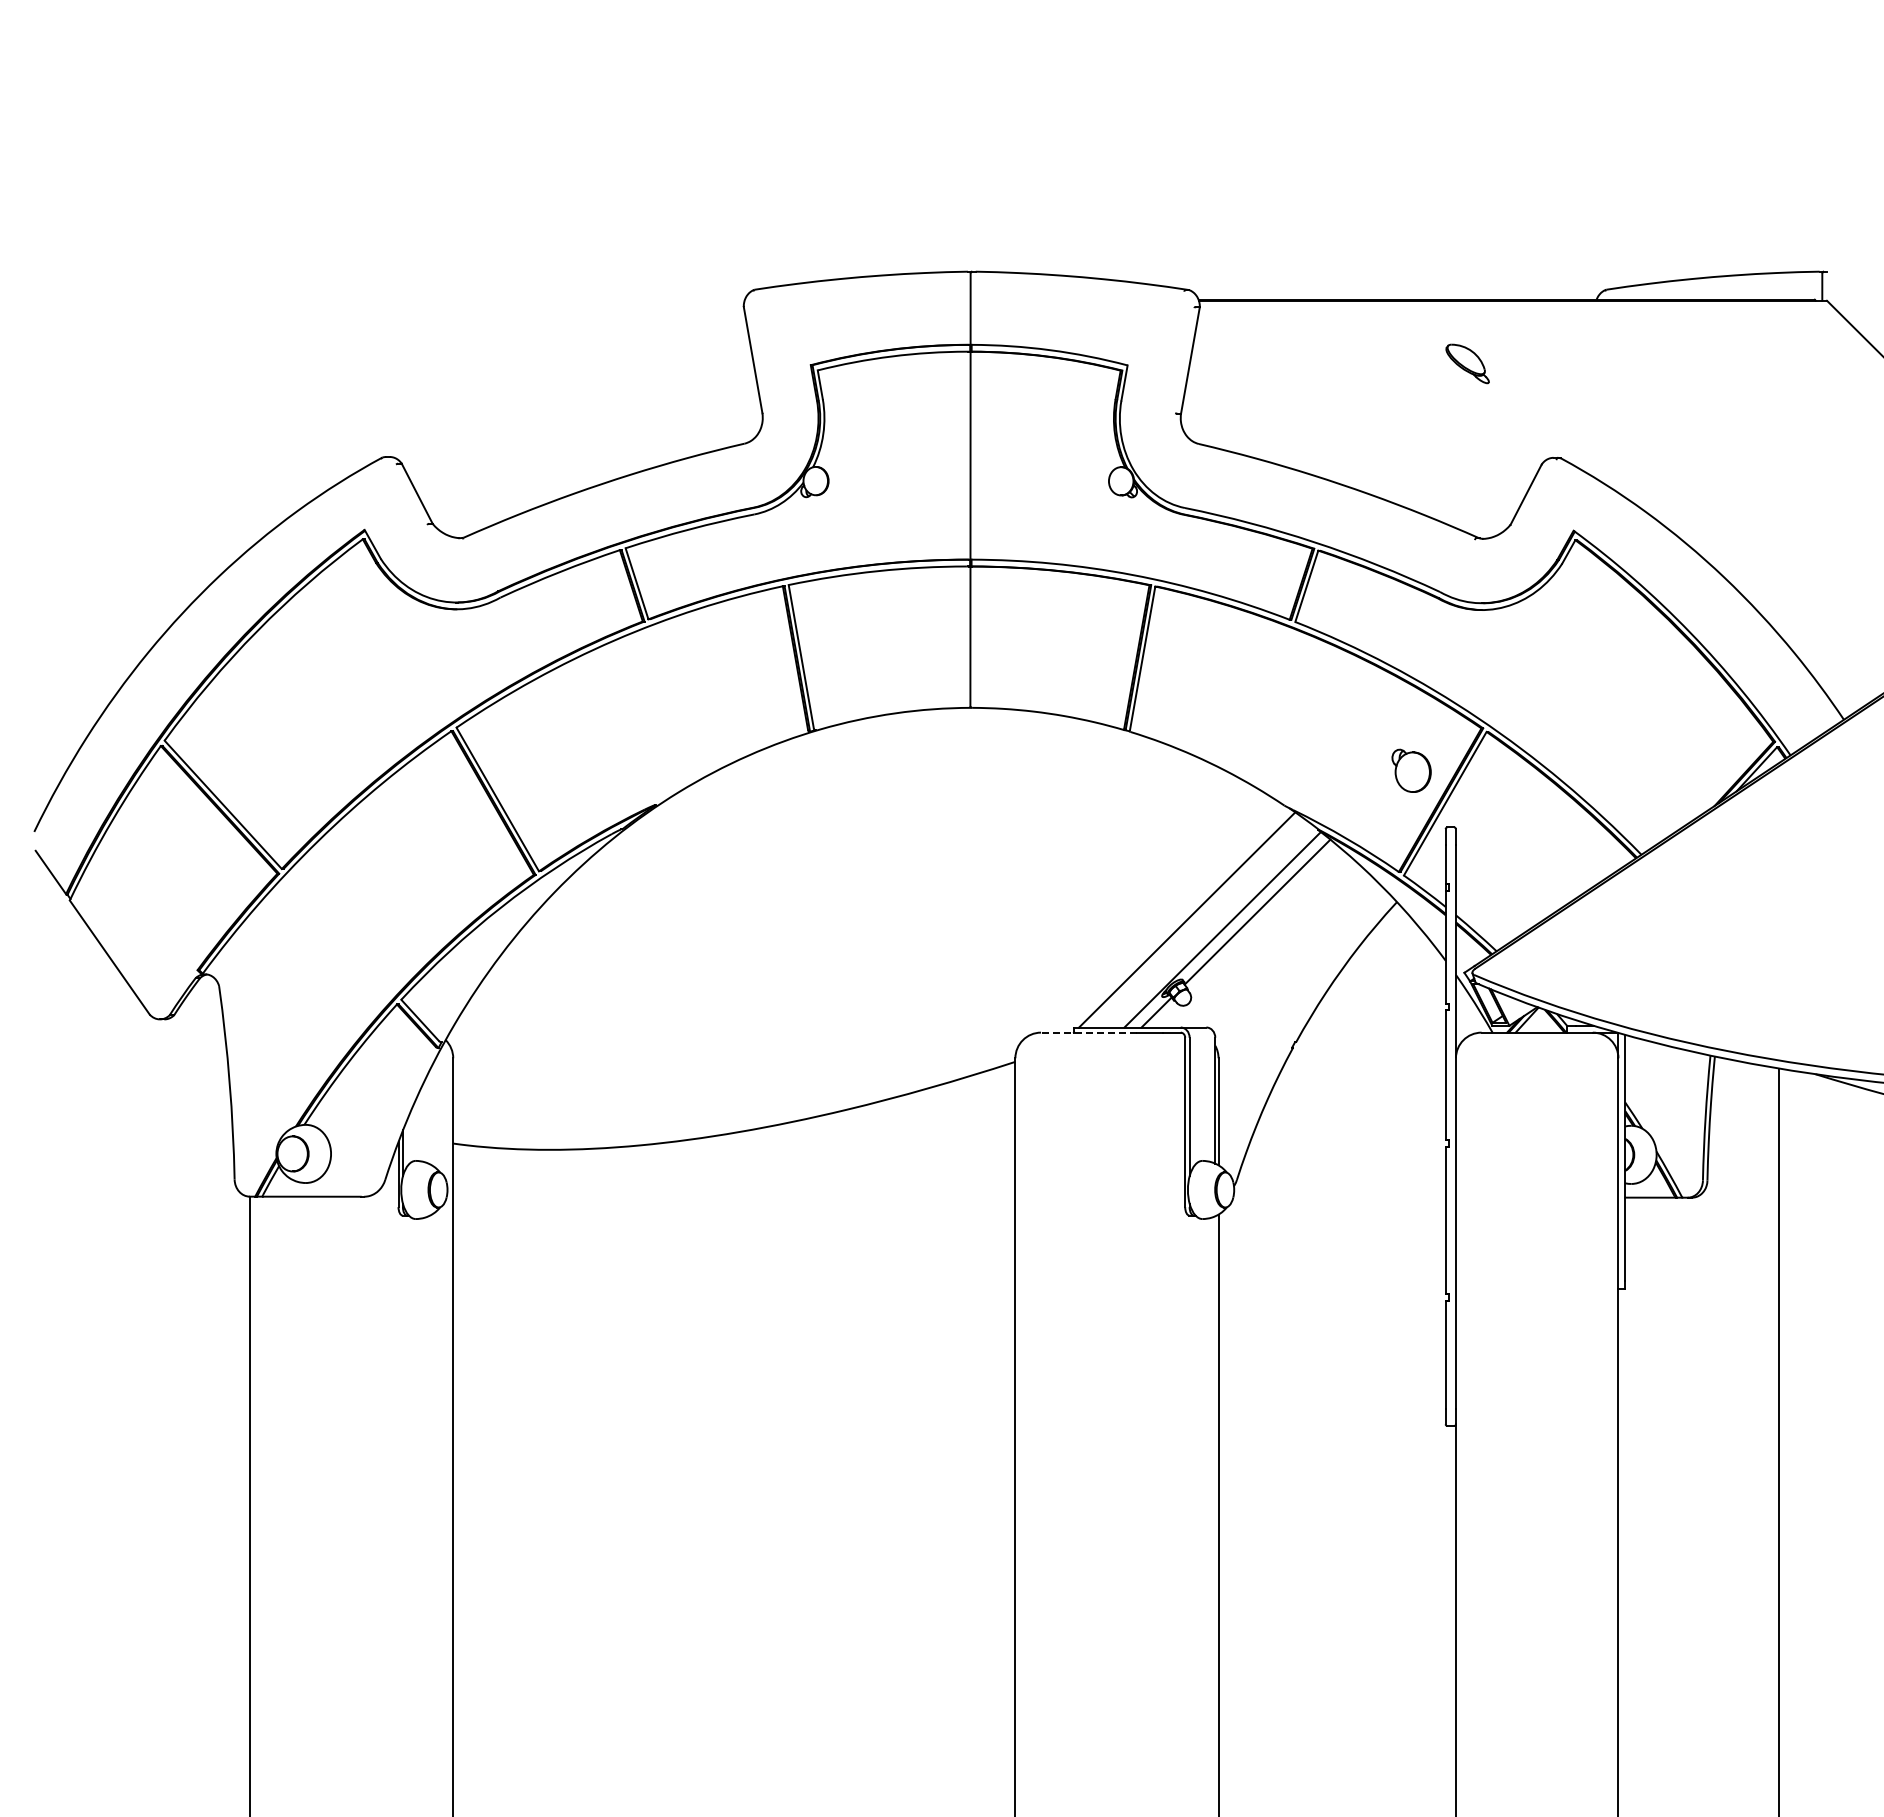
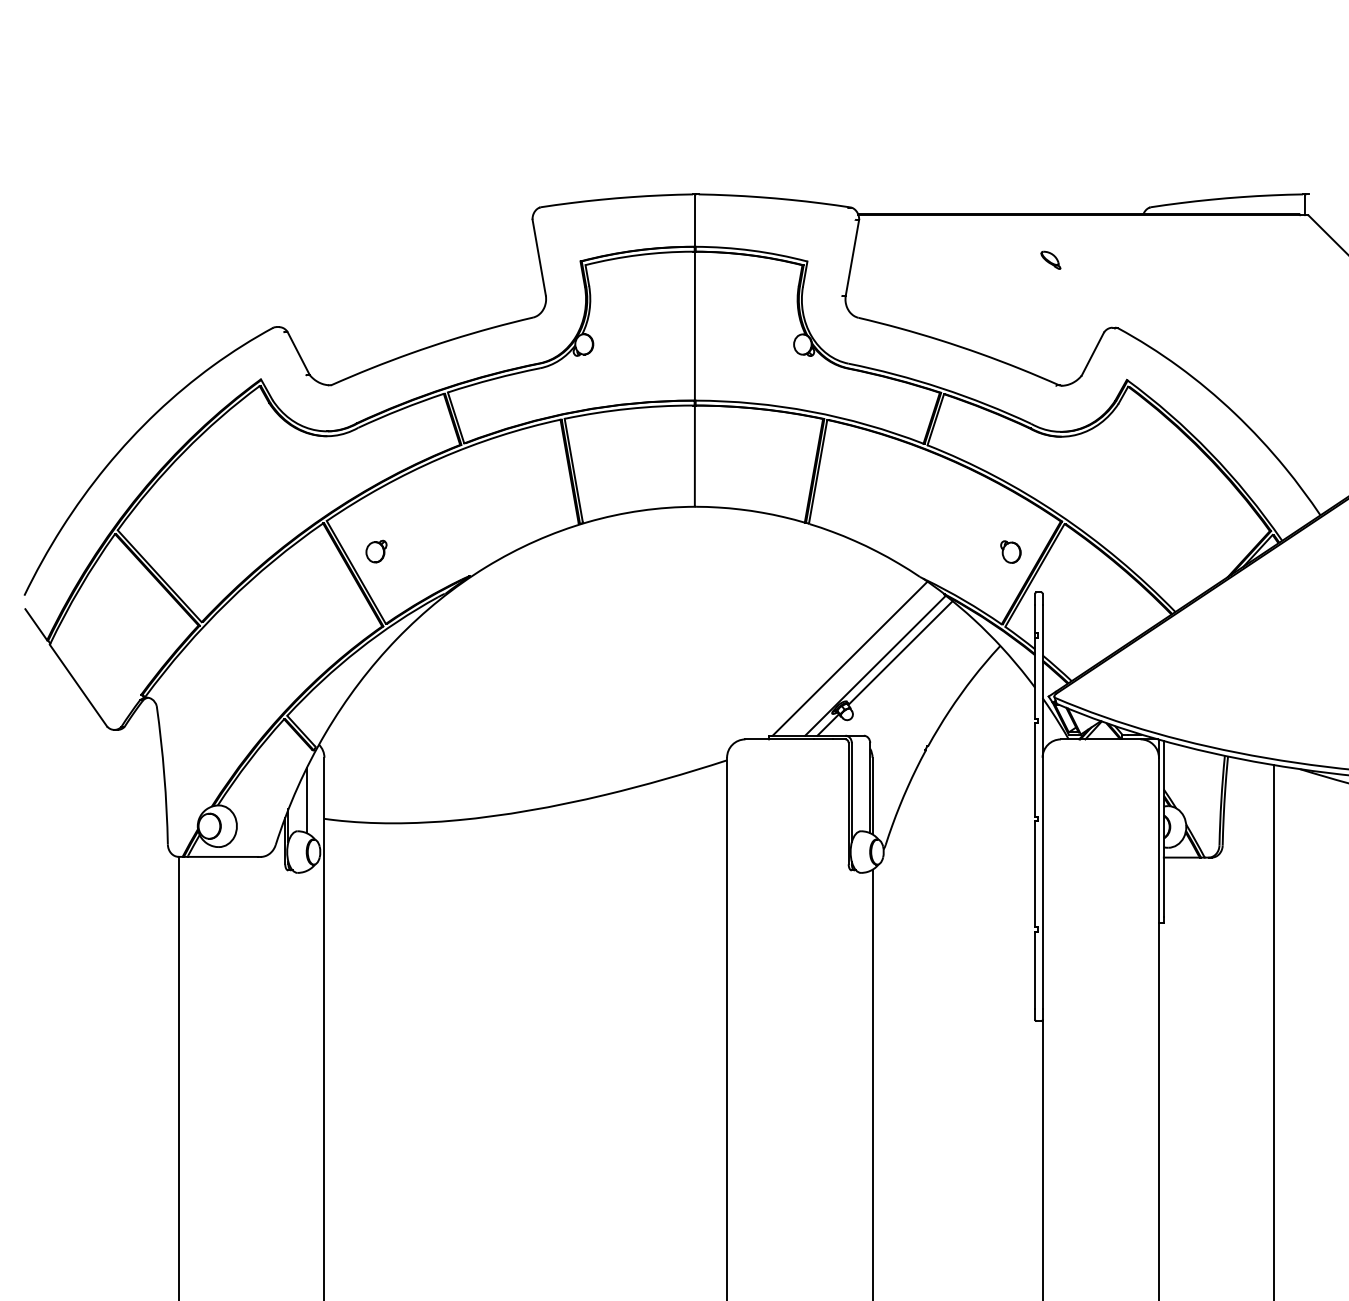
part: (1467, 363) -> (1050, 260), size x0.62
part: (525, 770) -> (376, 551), added
part: (1411, 771) -> (1010, 552), size x0.71
line: (1088, 1032) -> (779, 739), dashed -> solid
line: (428, 1117) -> (306, 800), added

